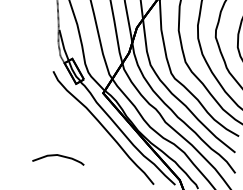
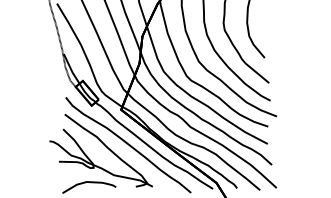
part: (76, 127) -> (100, 150), added

